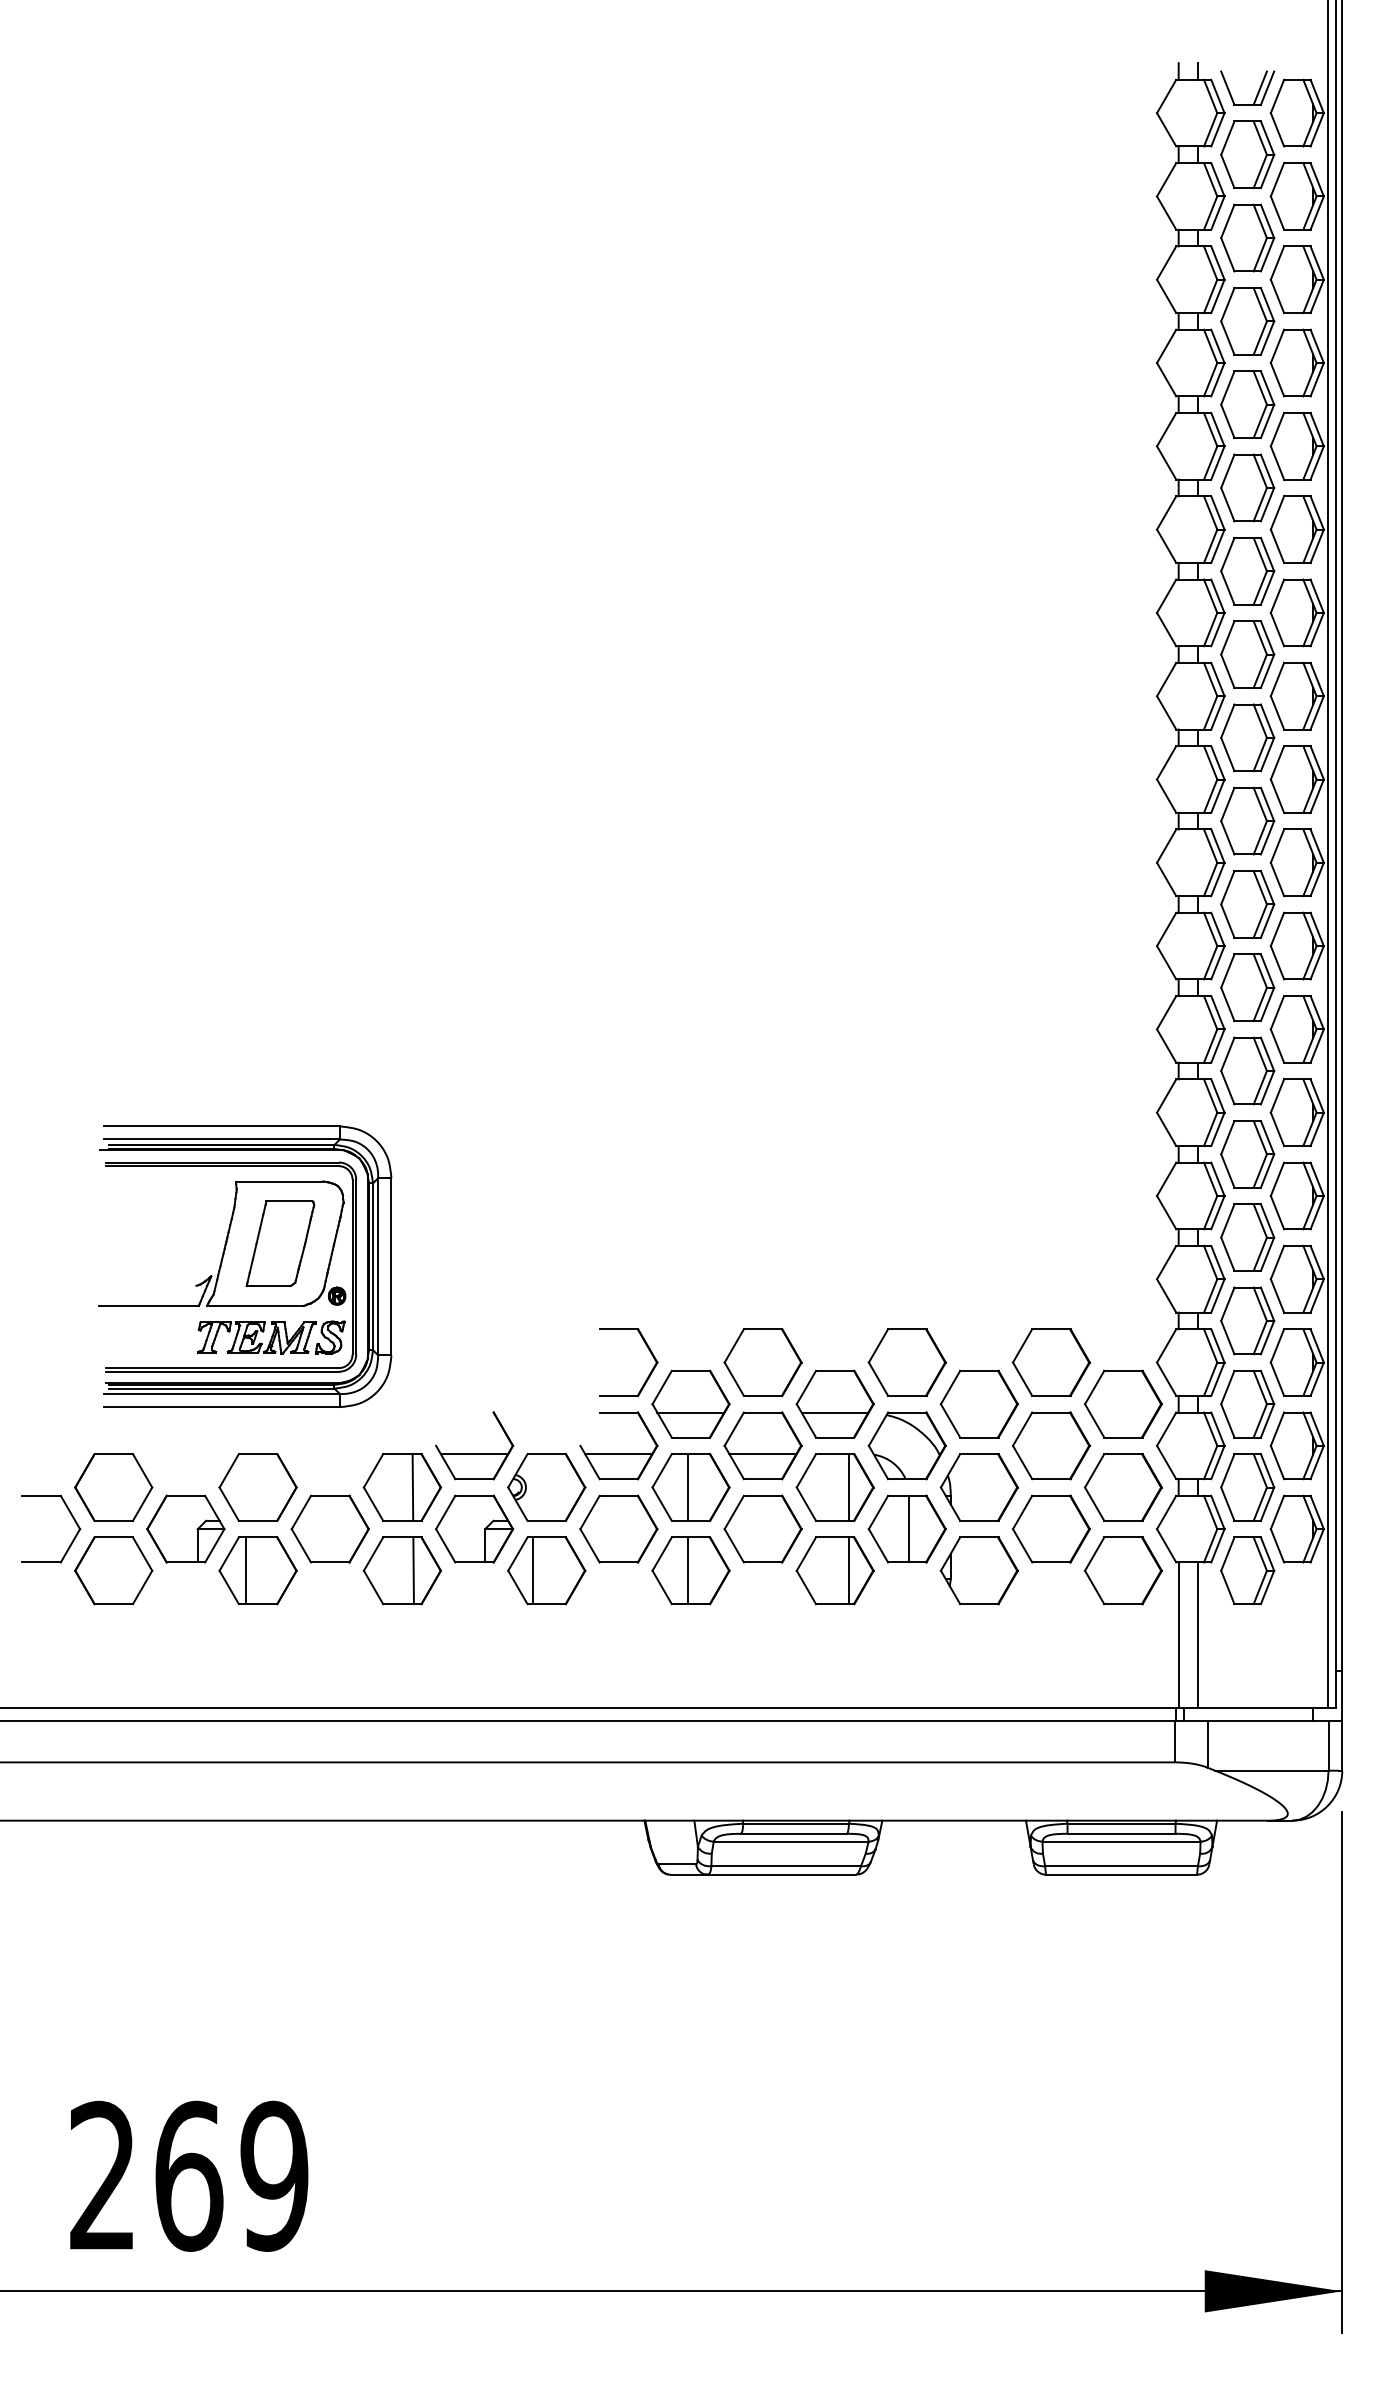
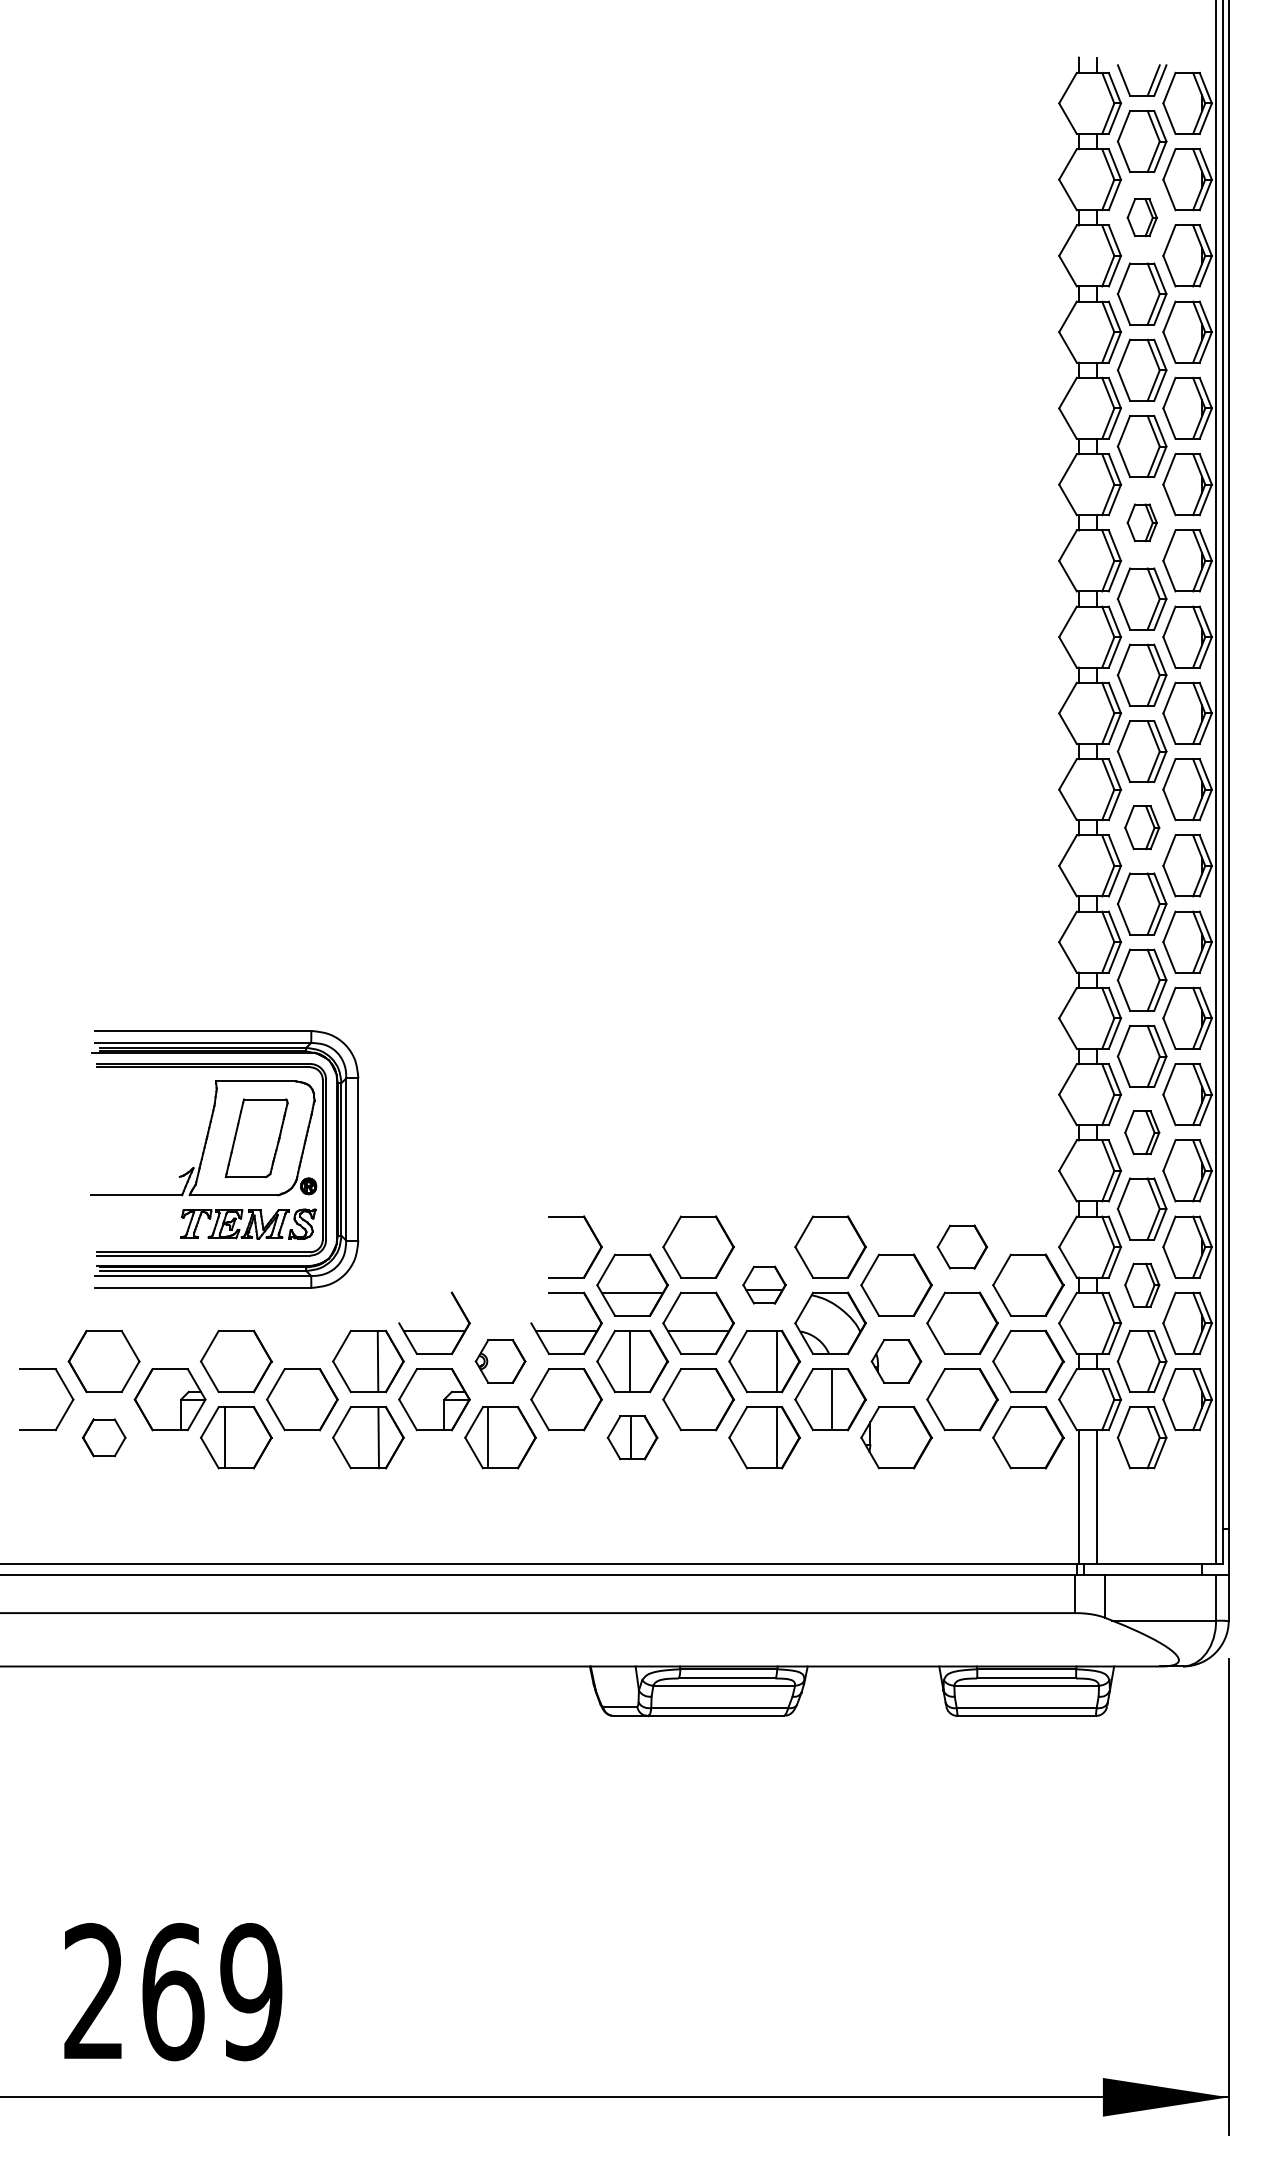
part: (1247, 237) -> (1142, 217), size x0.6
part: (1247, 571) -> (1142, 522), size x0.6
part: (1247, 904) -> (1142, 827), size x0.7
part: (1247, 1237) -> (1142, 1132), size x0.7
part: (1050, 1362) -> (961, 1247), size x0.7
part: (834, 1403) -> (763, 1284), size x0.6
part: (1247, 1403) -> (1142, 1284), size x0.7
part: (546, 1487) -> (500, 1361), size x0.7
part: (978, 1487) -> (895, 1361), size x0.7
part: (113, 1570) -> (103, 1437), size x0.6
part: (690, 1570) -> (632, 1437), size x0.7

